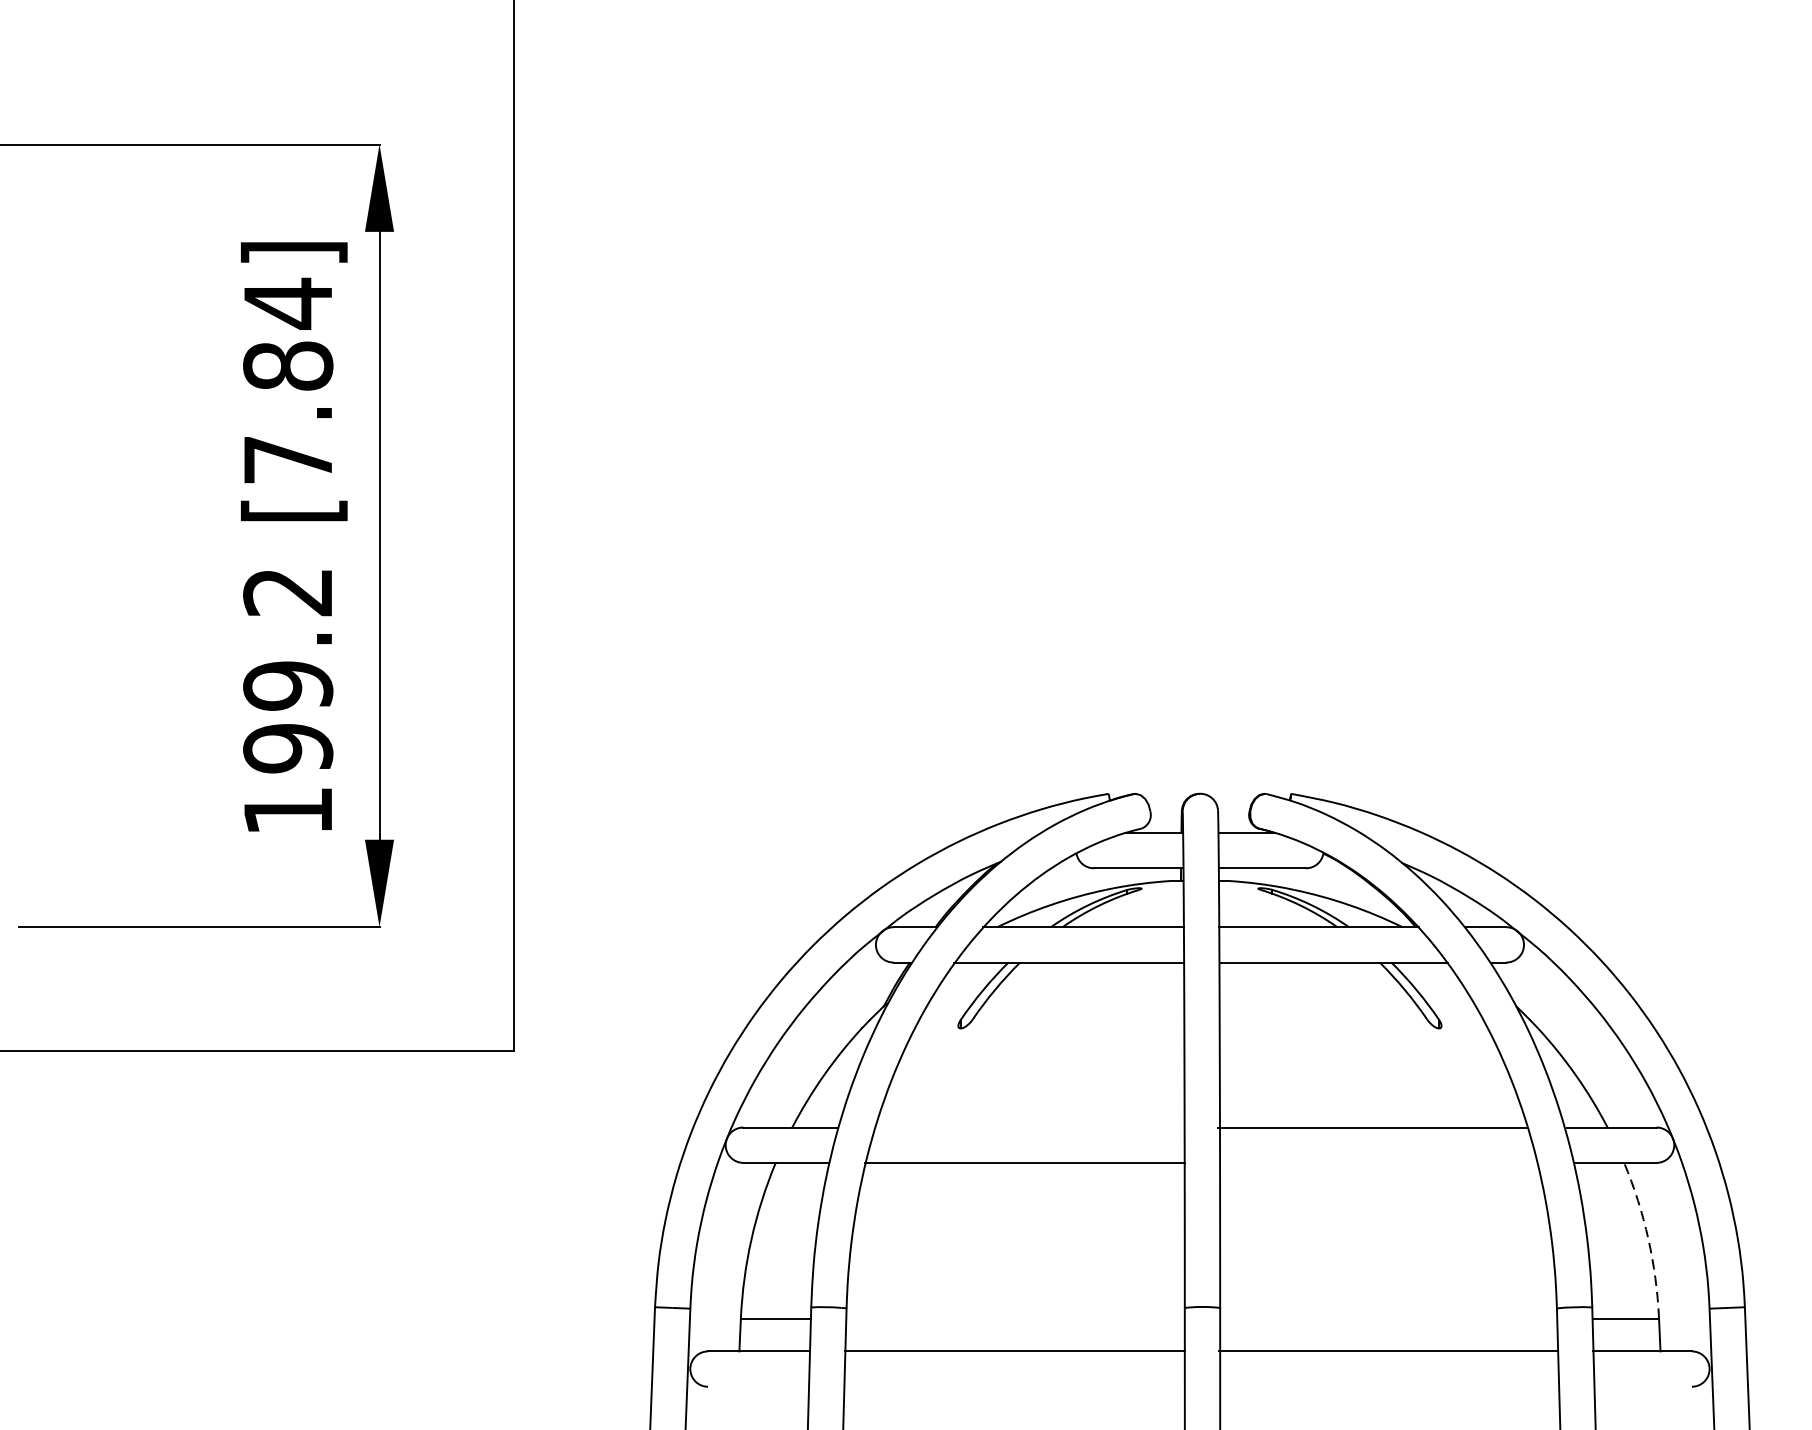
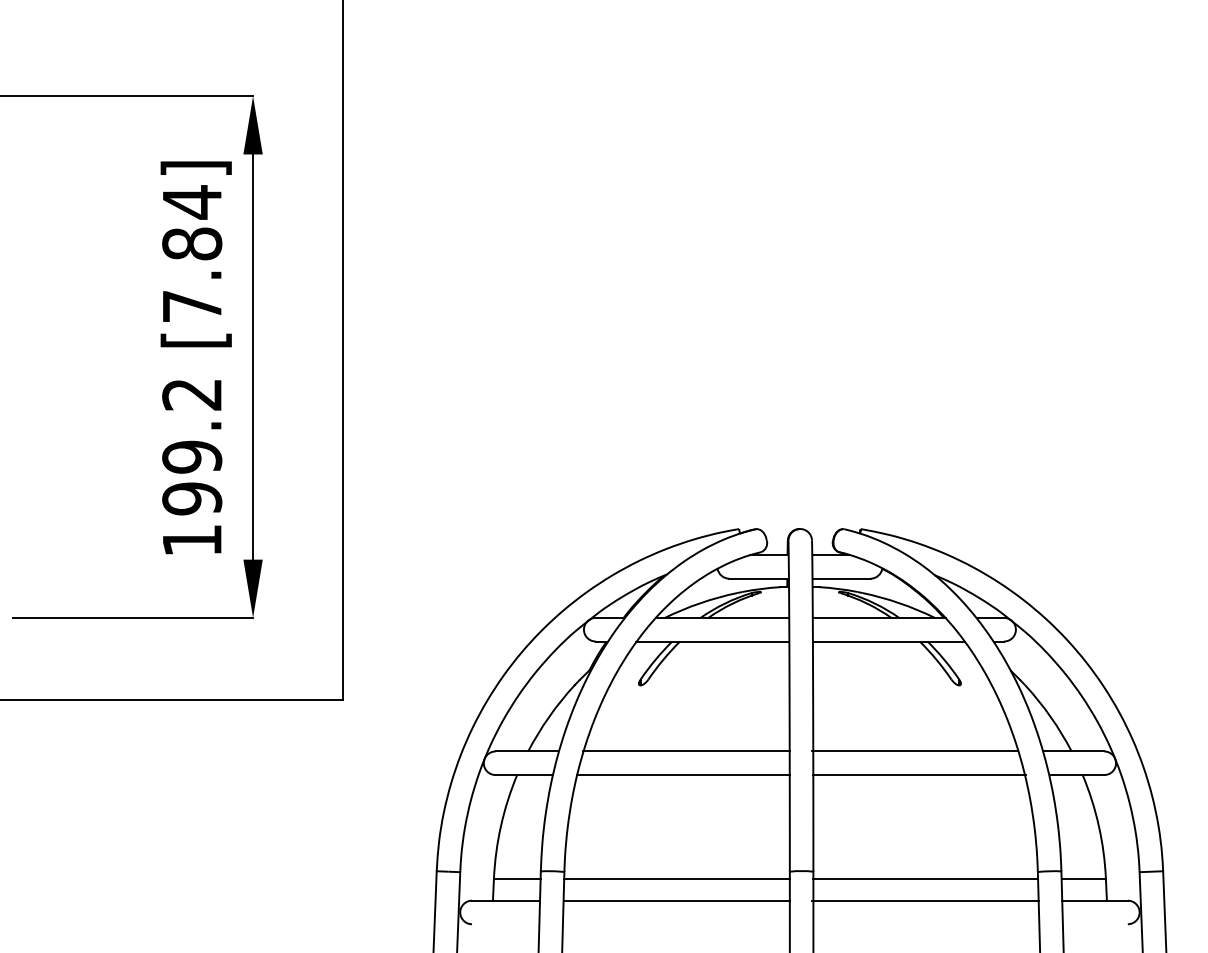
line: (1028, 1127) -> (685, 751), added
line: (1377, 1163) -> (918, 775), added
arc: (1647, 1238) -> (1098, 825), dashed -> solid
line: (1014, 1318) -> (676, 878), added
line: (1388, 1318) -> (925, 878), added

